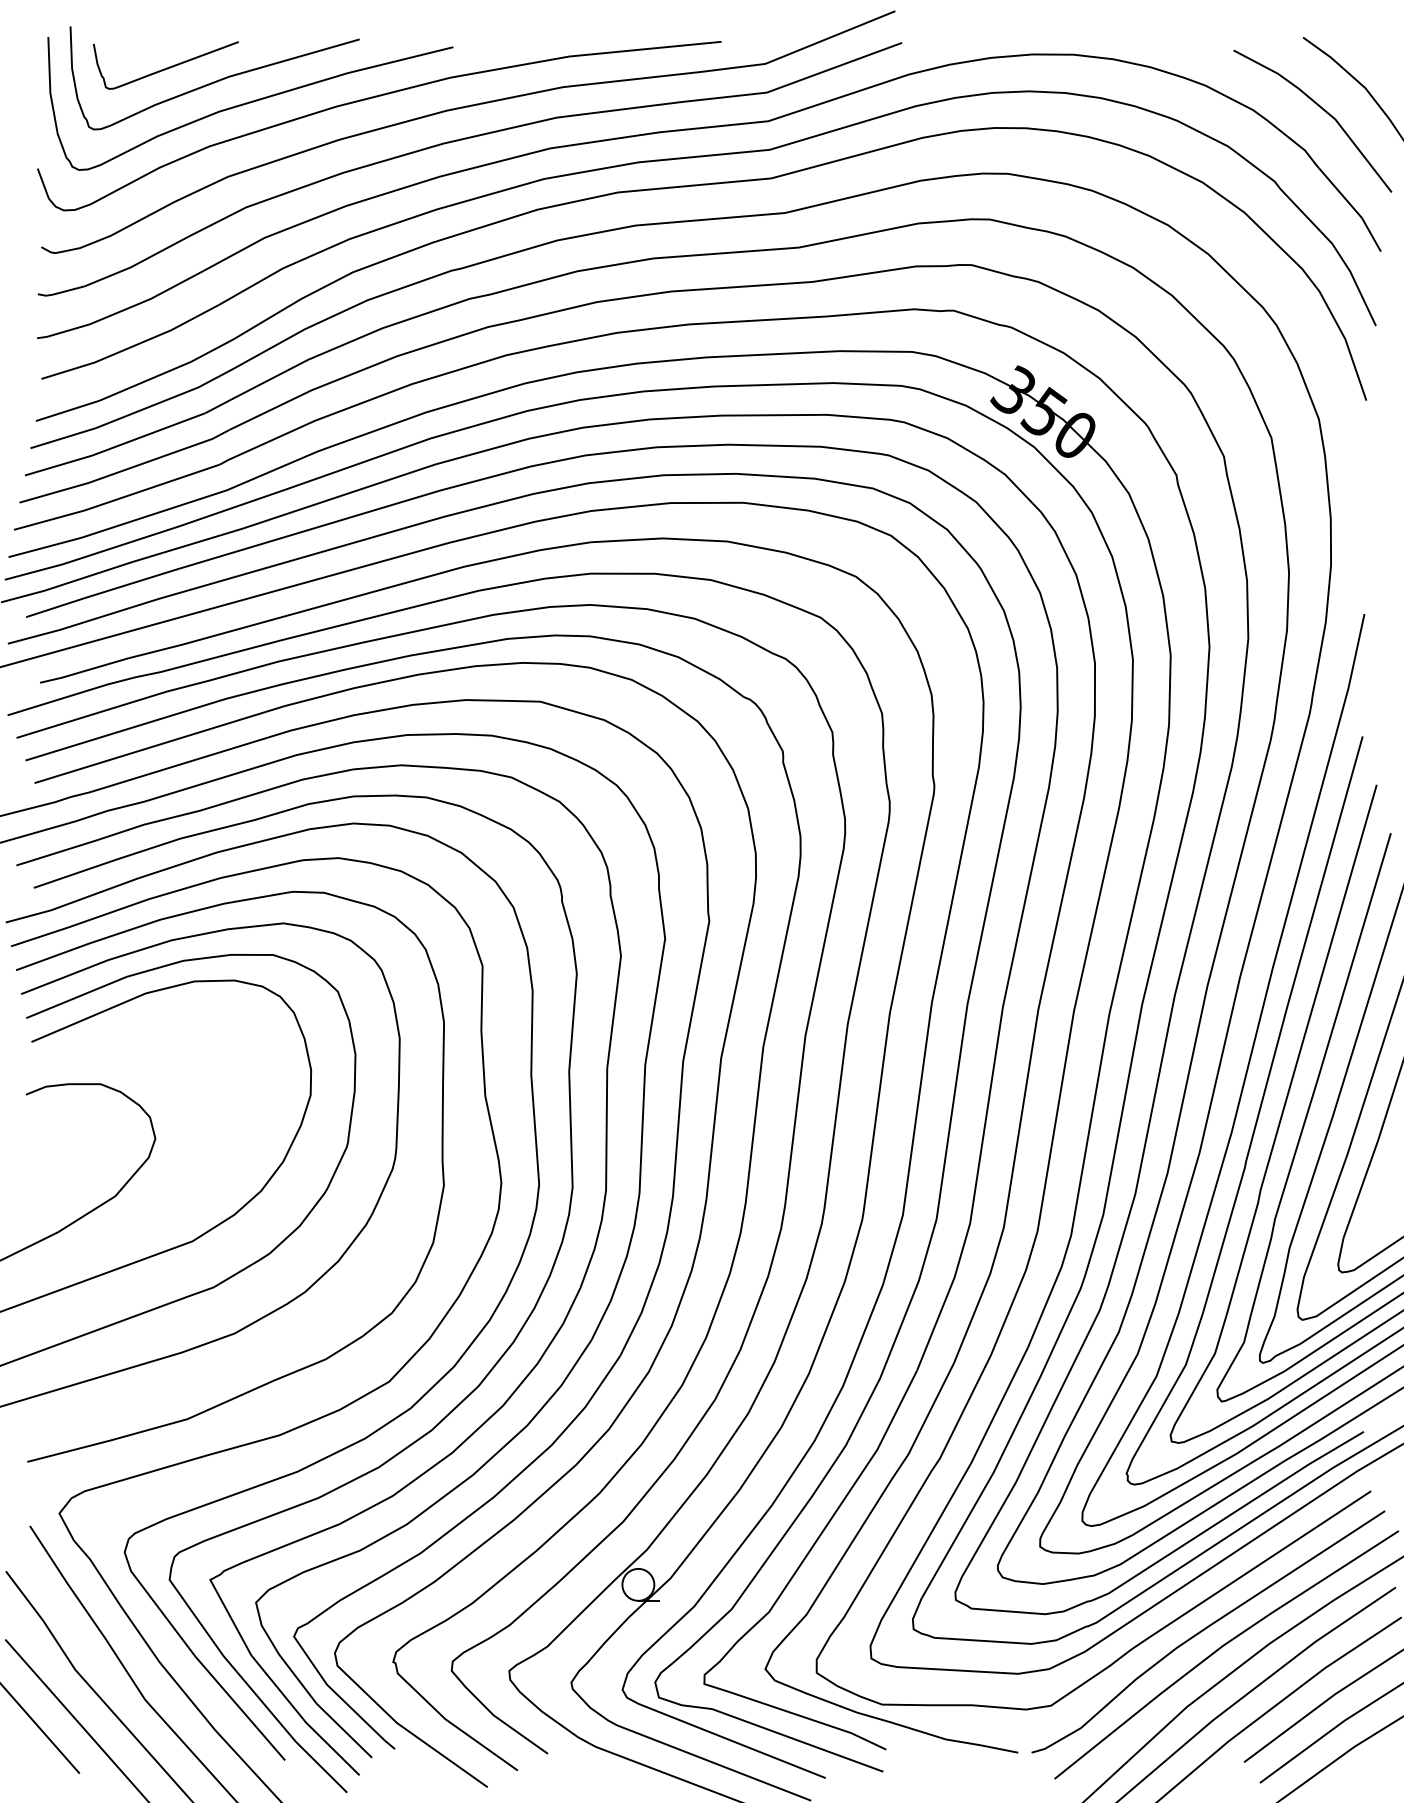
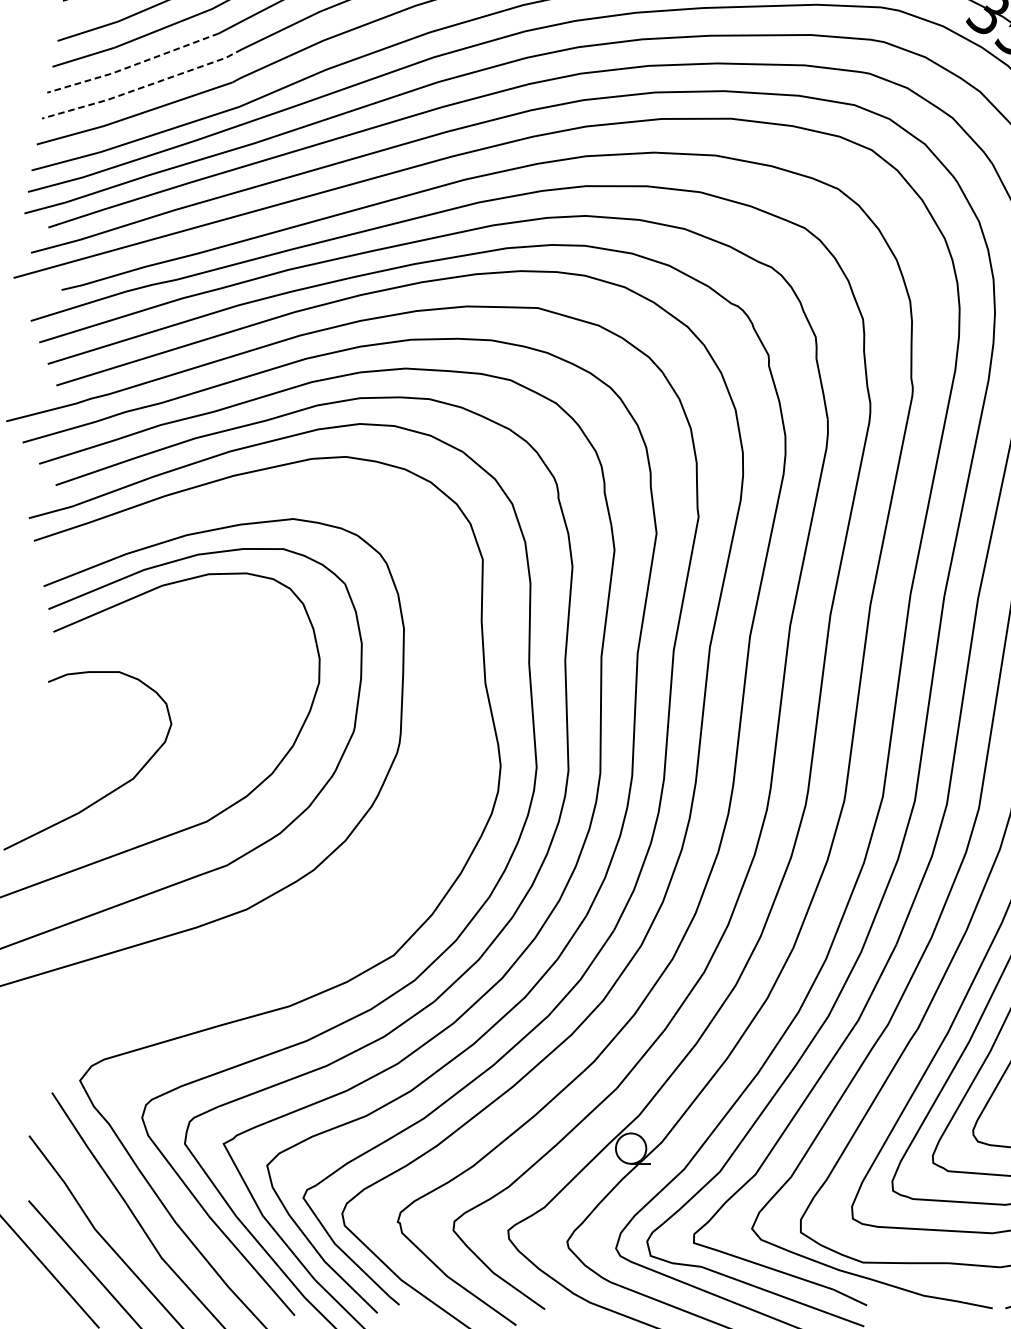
line: (114, 447) -> (132, 66), solid -> dashed
line: (126, 469) -> (143, 87), solid -> dashed
curve: (307, 1365) -> (316, 939), removed

